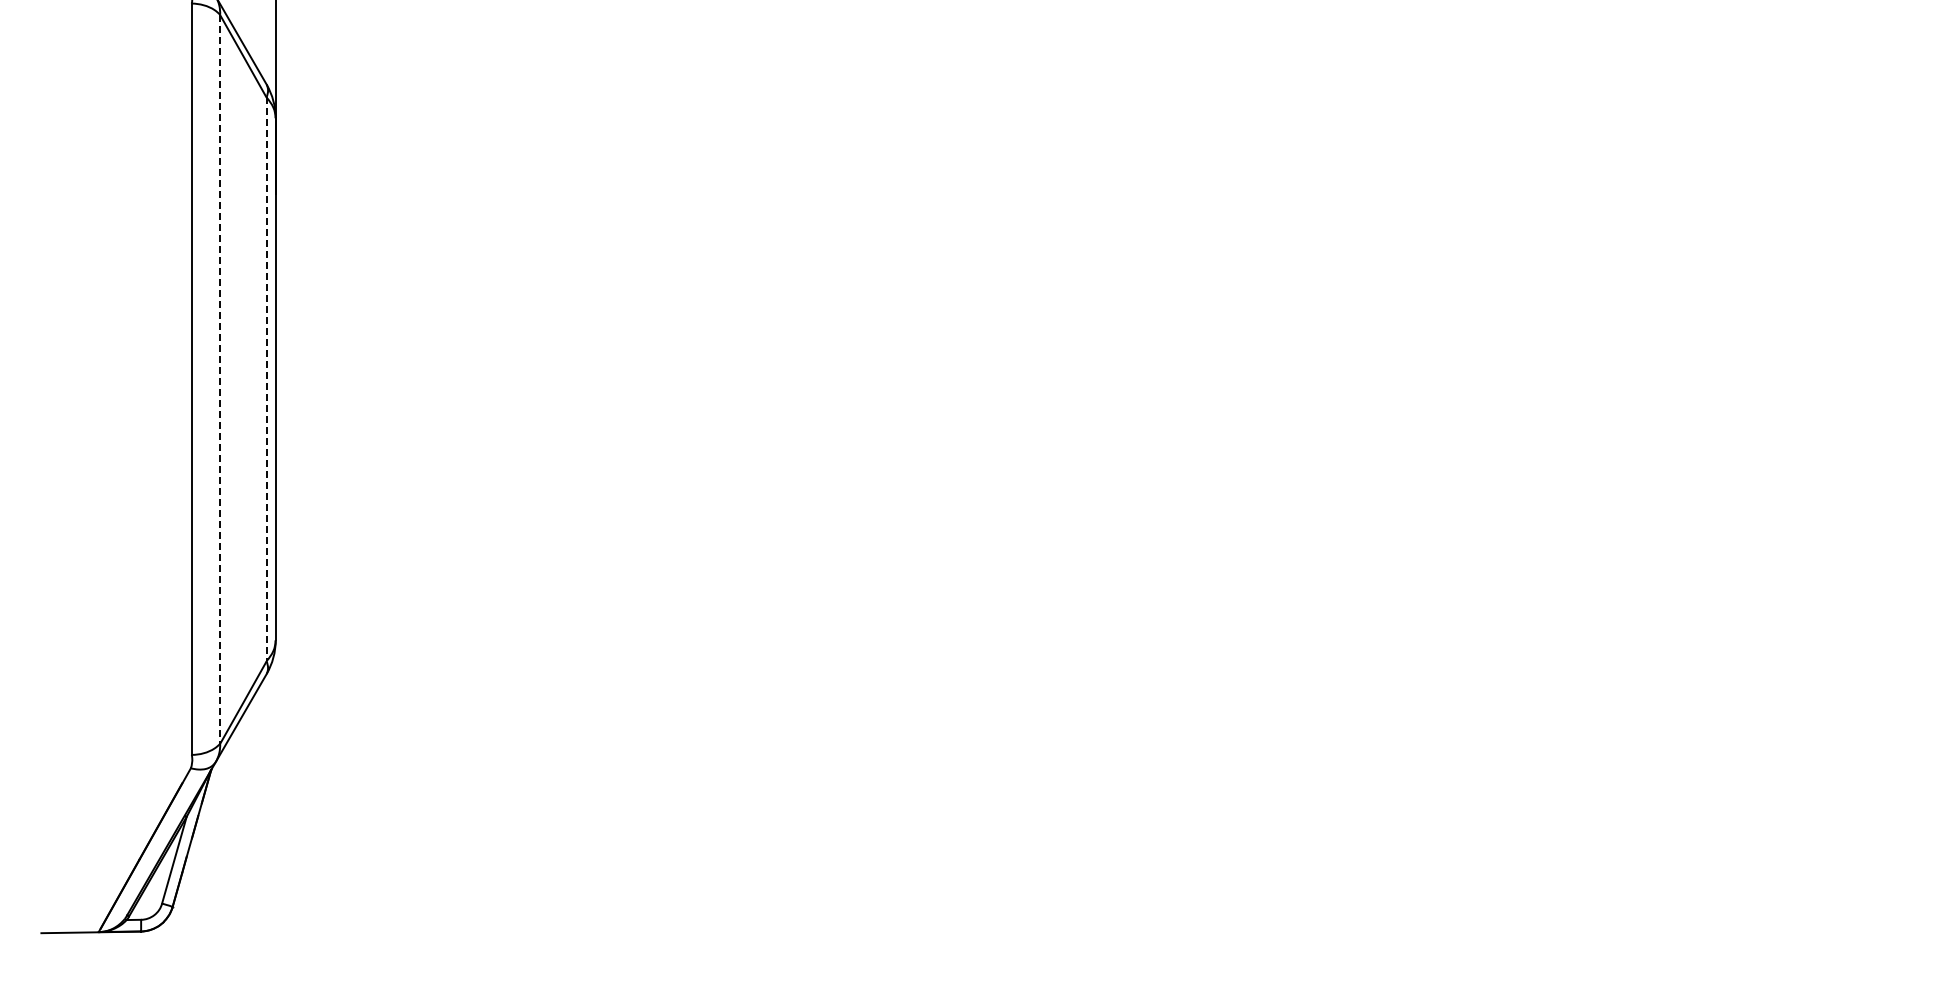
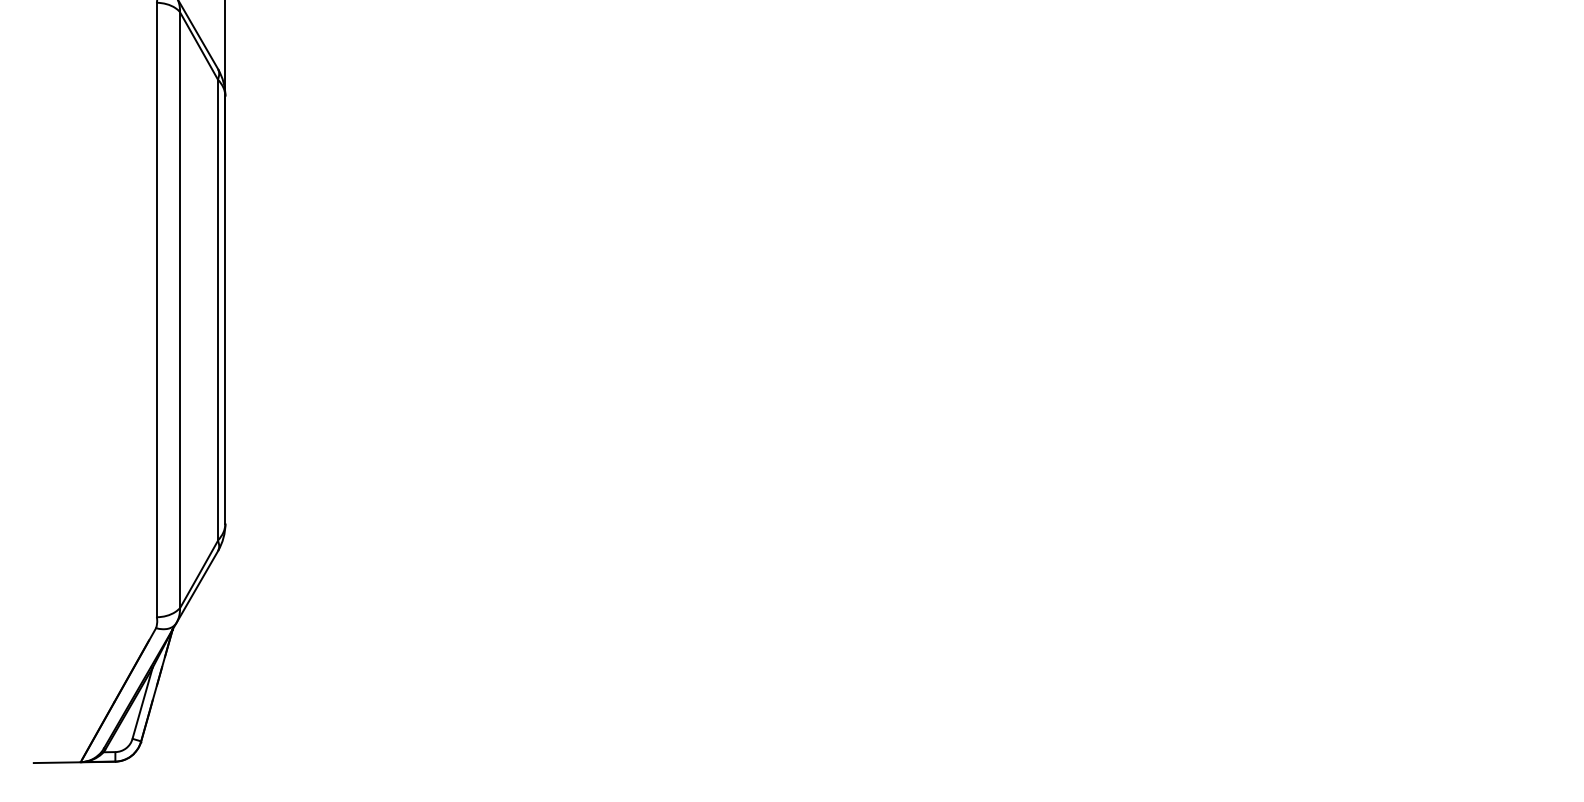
line: (220, 379) -> (180, 310), dashed -> solid
line: (266, 379) -> (217, 310), dashed -> solid

